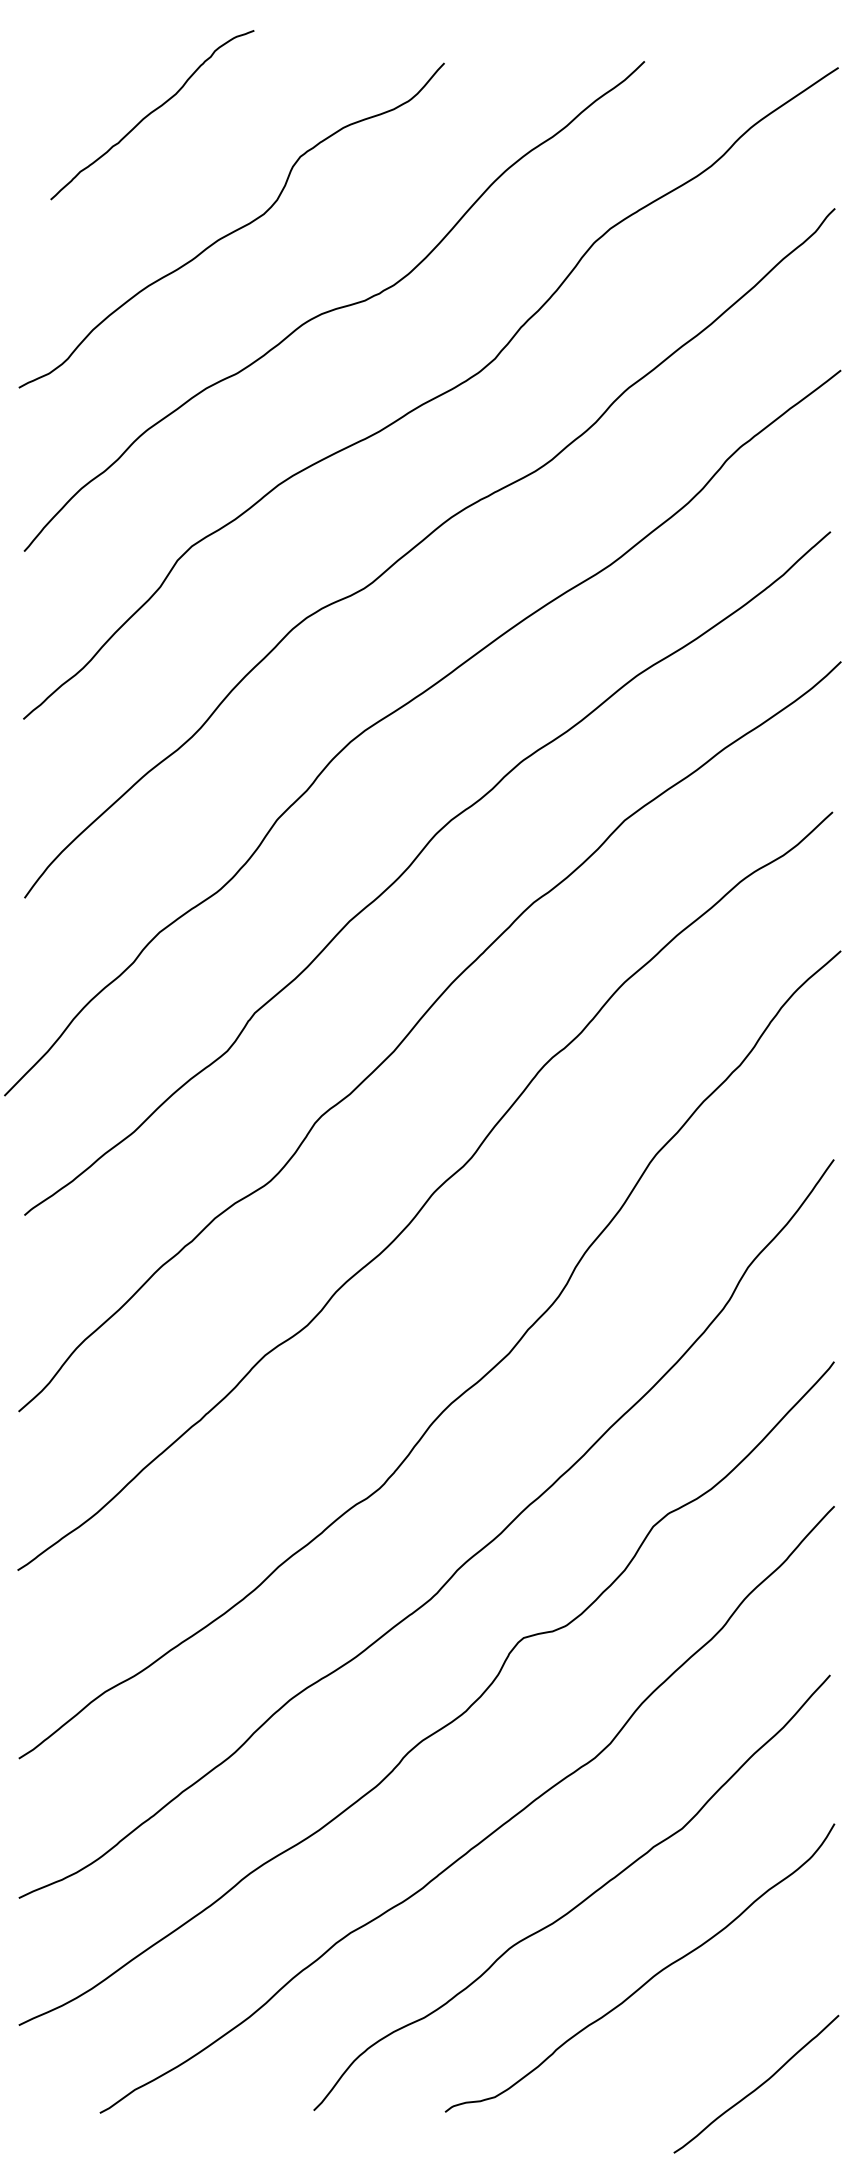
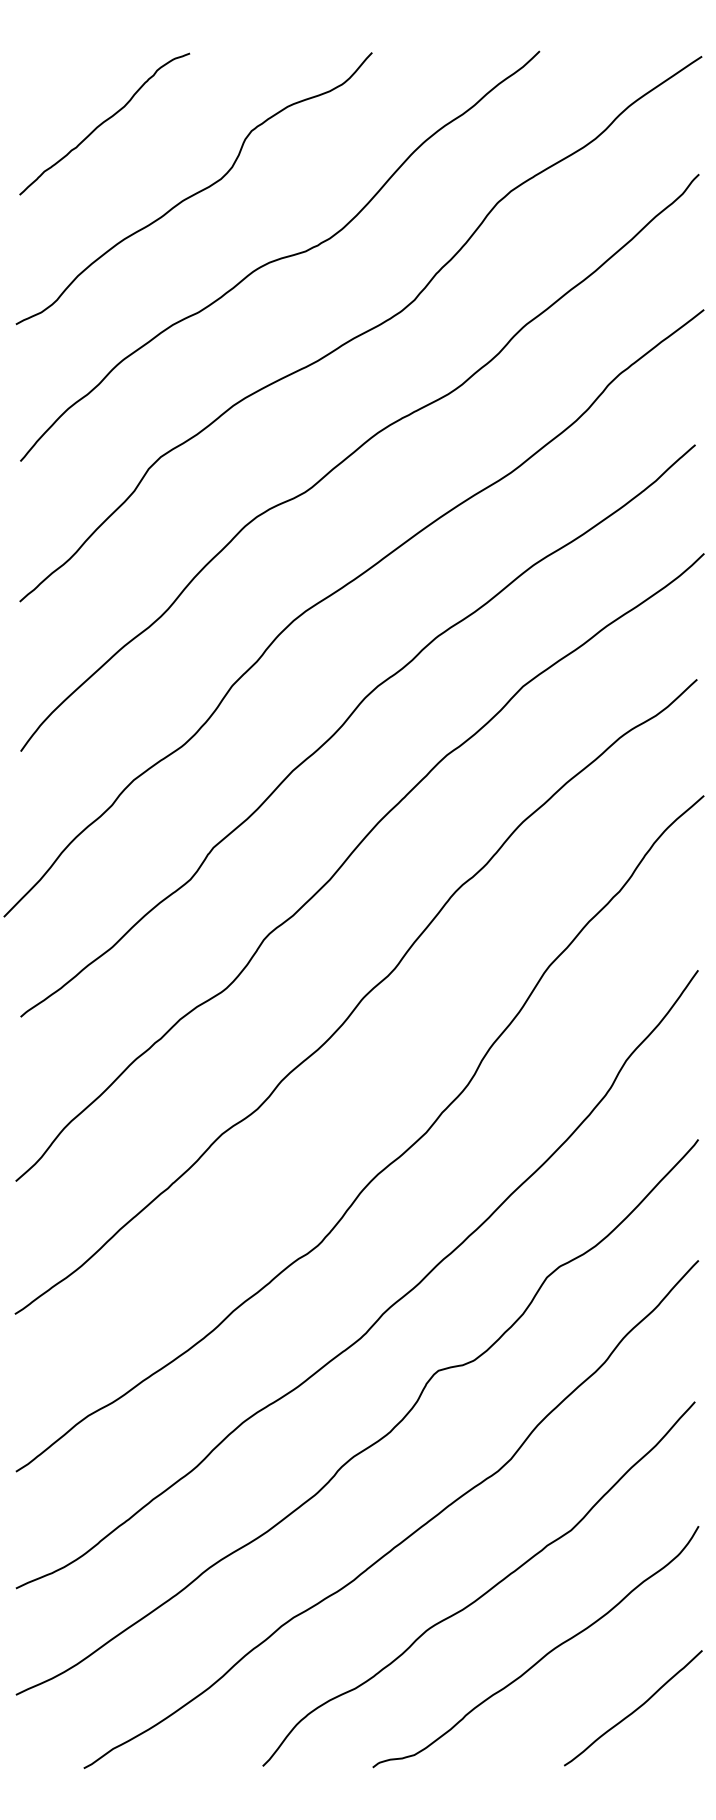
curve: (152, 113) -> (104, 122), moved
curve: (756, 2086) -> (633, 1710), moved

